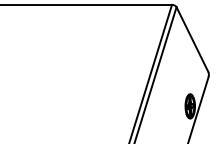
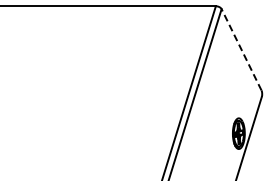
line: (192, 39) -> (241, 49), solid -> dashed

